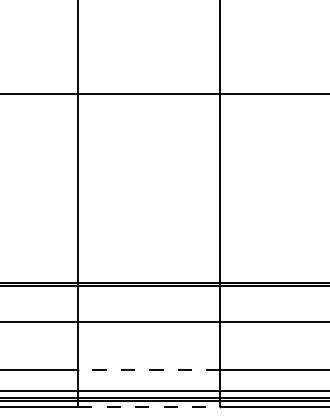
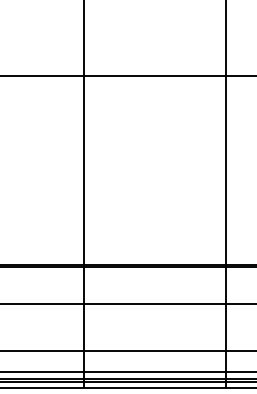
line: (148, 369) -> (153, 350), dashed -> solid
line: (149, 406) -> (154, 387), dashed -> solid

